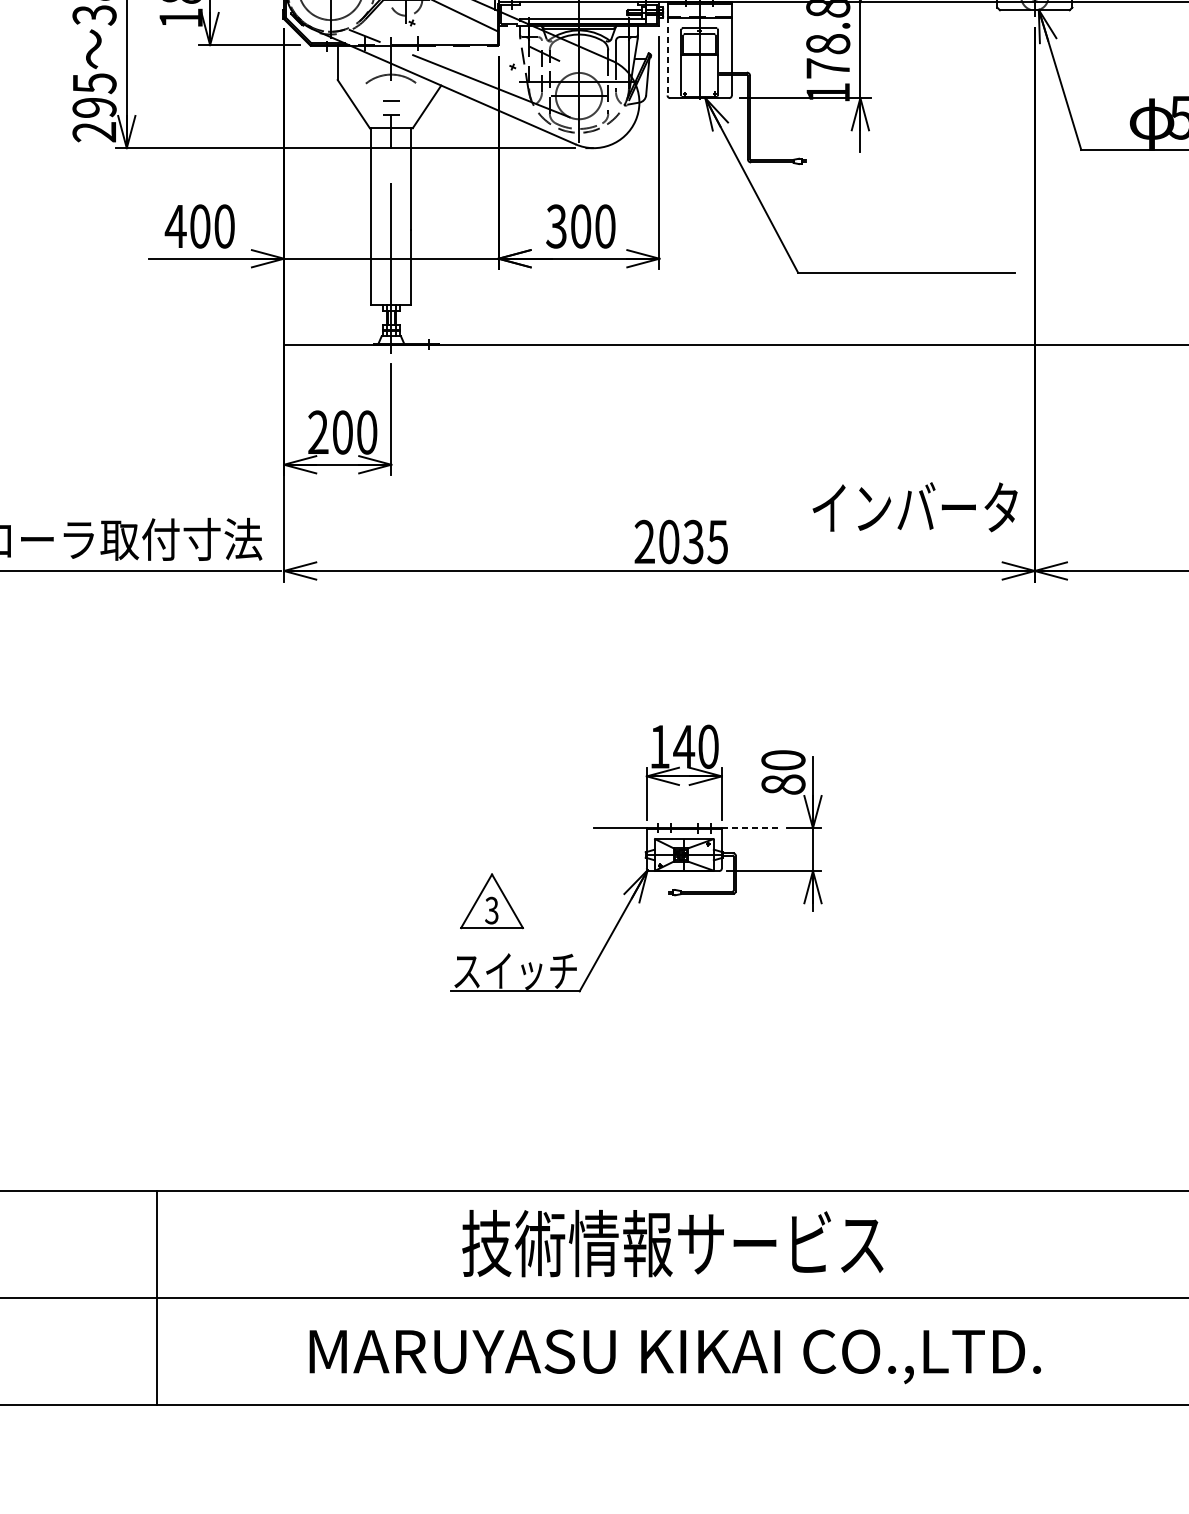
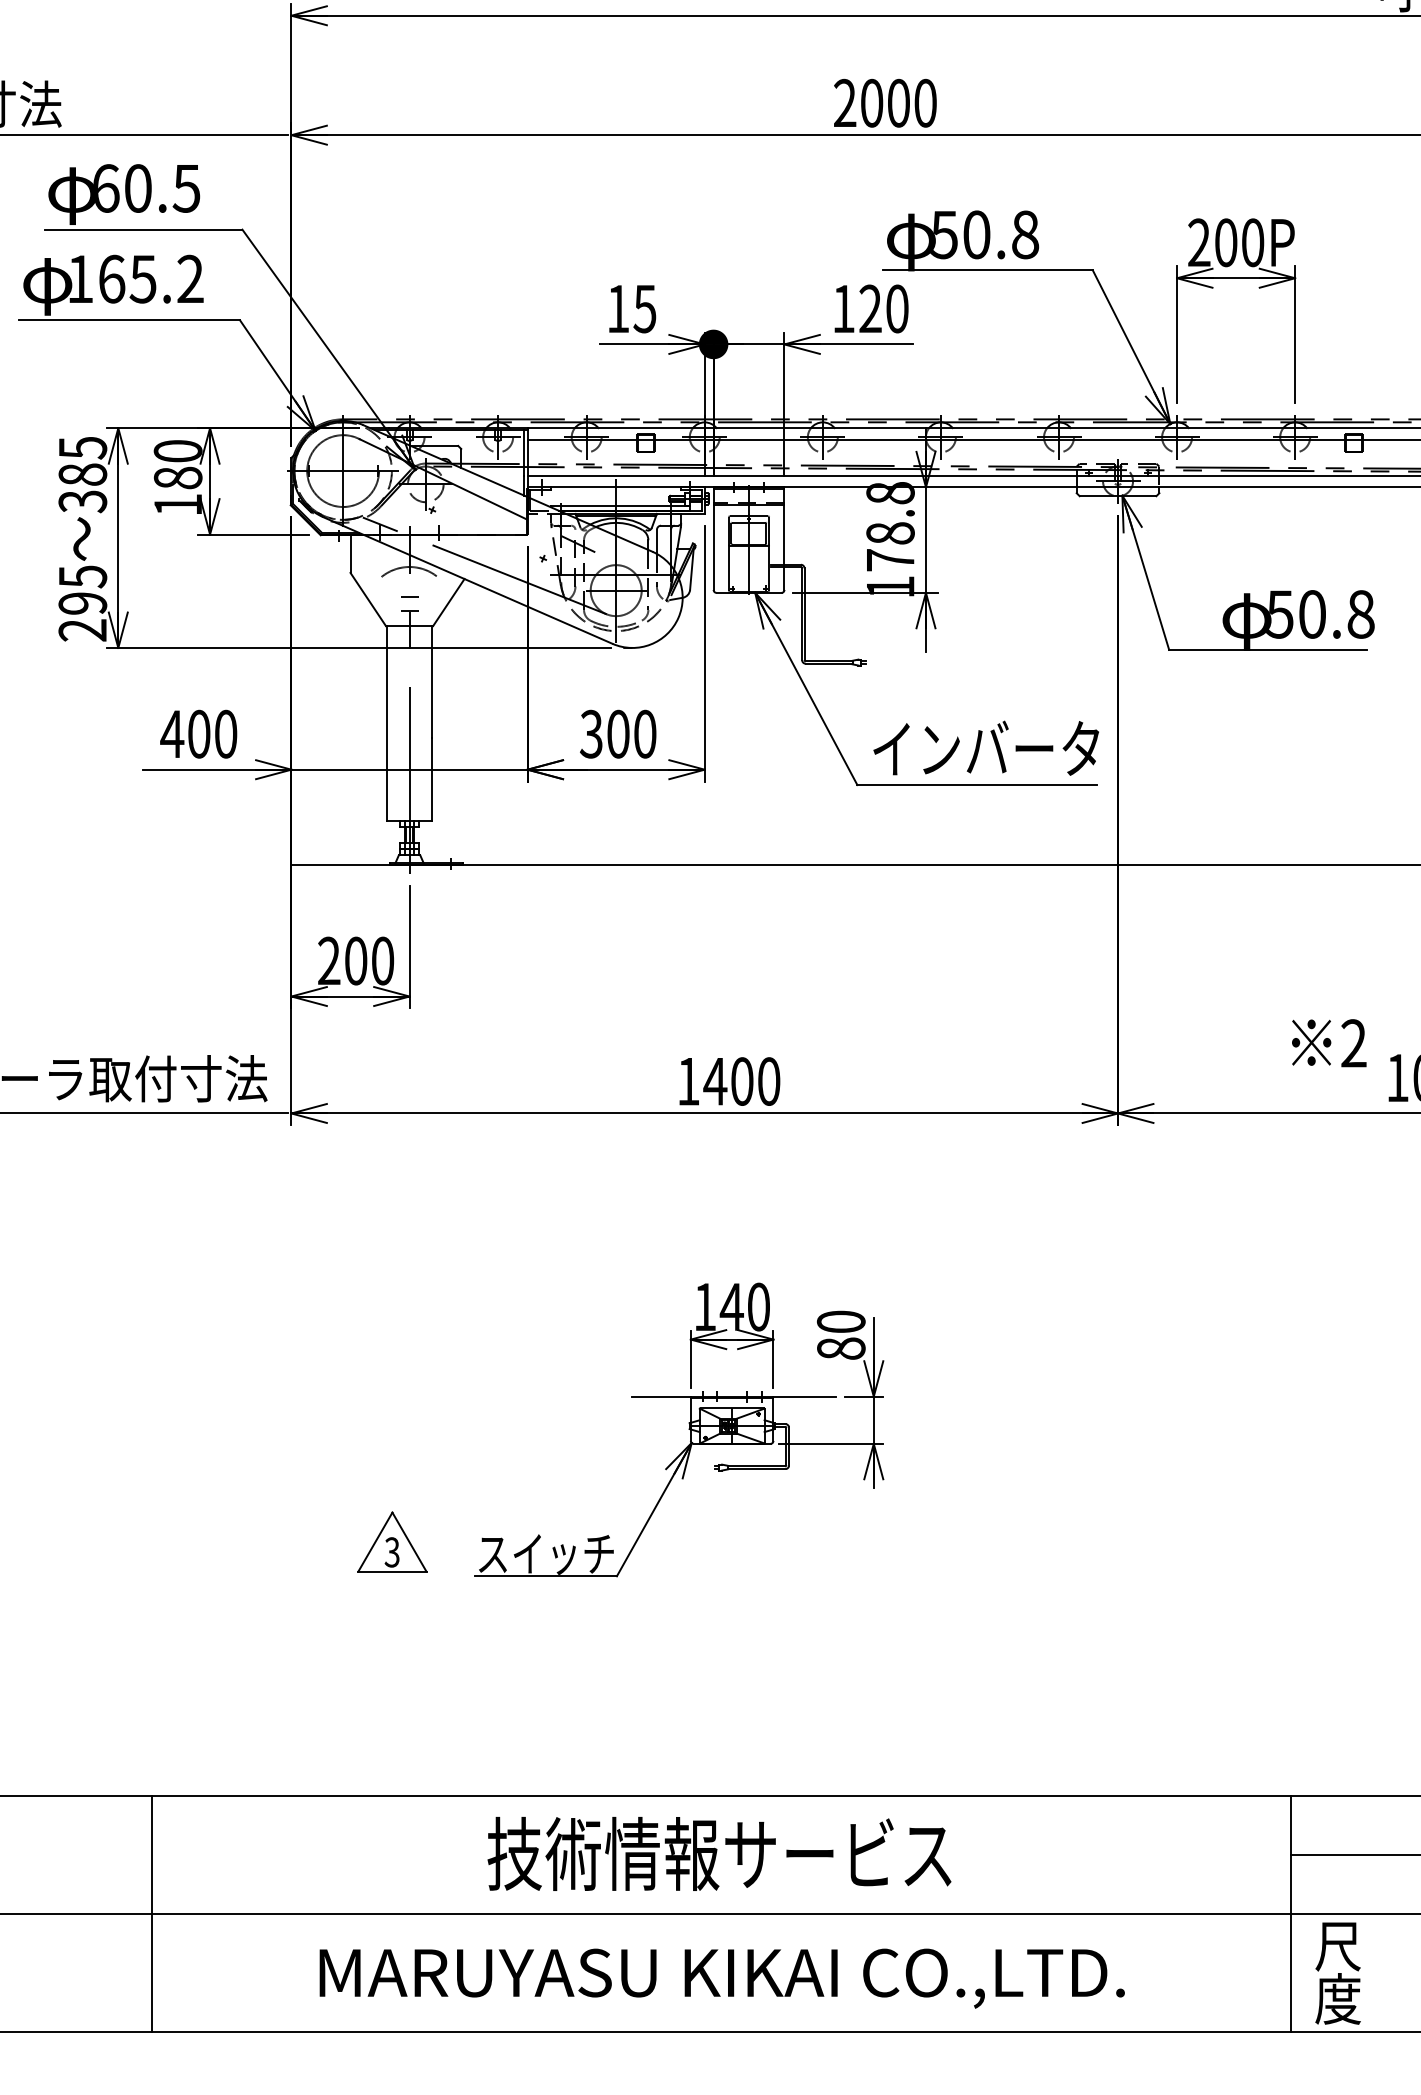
line: (667, 56) -> (713, 547), dashed -> solid
text: (915, 506) -> (986, 747), moved
text: (681, 541) -> (728, 1081), 2035 -> 1400
line: (750, 828) -> (805, 1396), dashed -> solid
part: (492, 900) -> (392, 1541), moved

